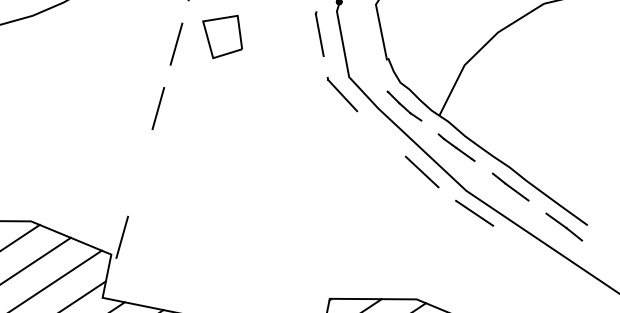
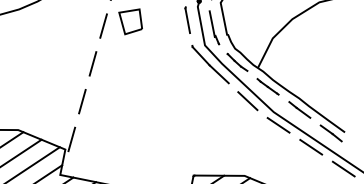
part: (365, 46) -> (214, 27), added
line: (372, 126) -> (218, 74), added
line: (140, 172) -> (82, 101), added
line: (530, 249) -> (311, 146), added
line: (585, 286) -> (343, 168), added

